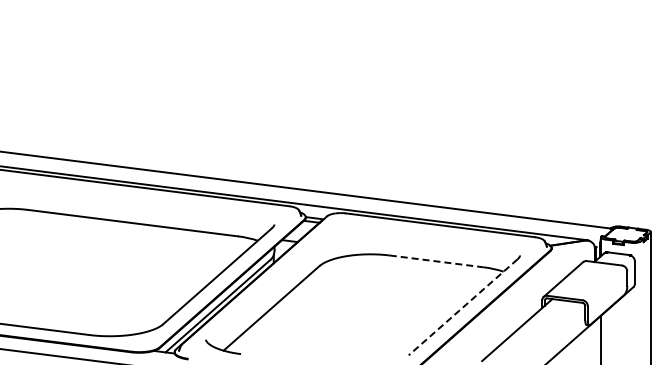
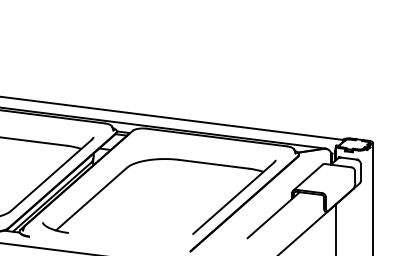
line: (437, 261) -> (214, 164), dashed -> solid
line: (463, 307) -> (233, 198), dashed -> solid

